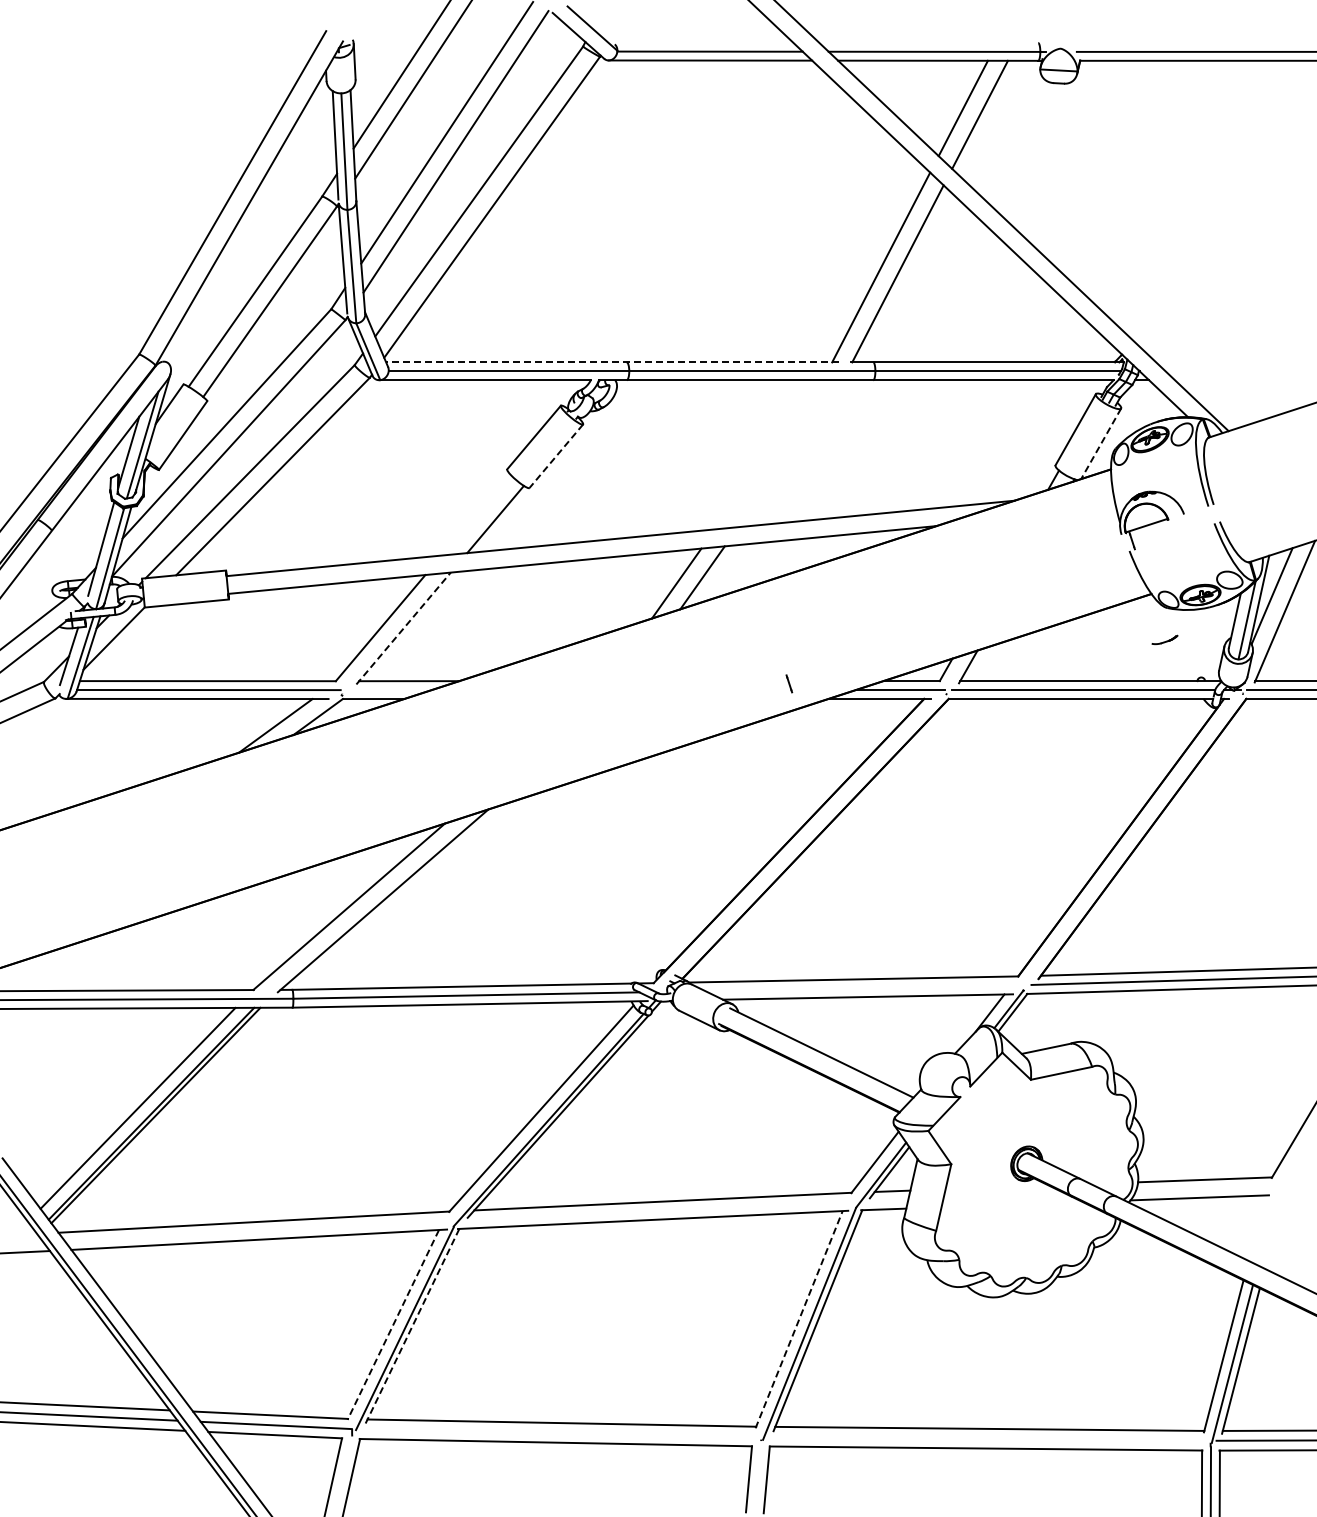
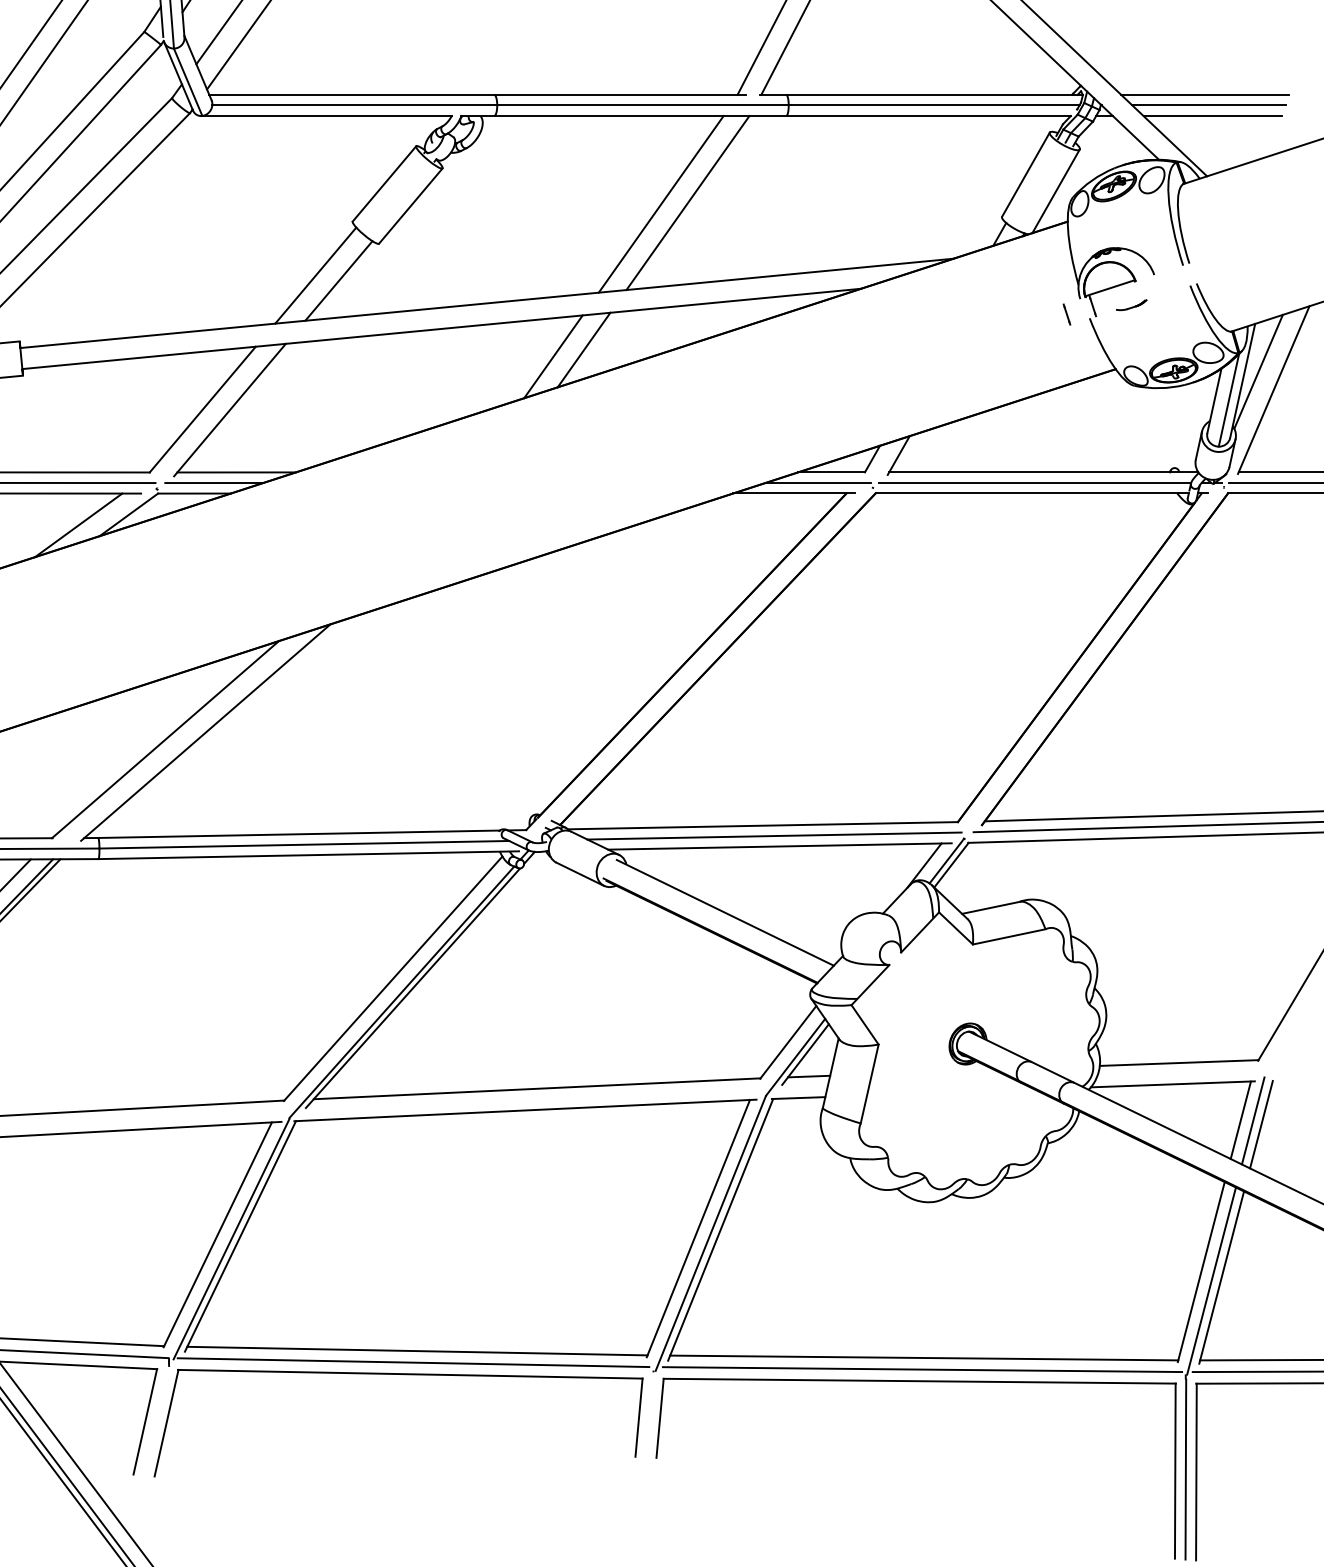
line: (612, 362) -> (477, 95), dashed -> solid
line: (1226, 362) -> (1204, 95), added
line: (1230, 371) -> (1209, 105), added
line: (1233, 380) -> (1212, 116), added
line: (1101, 443) -> (1056, 190), dashed -> solid
line: (790, 453) -> (688, 202), added
line: (767, 454) -> (660, 203), added
line: (556, 456) -> (411, 206), dashed -> solid
line: (475, 514) -> (315, 275), added
line: (403, 628) -> (229, 410), dashed -> solid
part: (1164, 639) -> (1131, 304), moved
line: (789, 683) -> (1067, 314), moved
line: (390, 690) -> (214, 483), added
line: (863, 988) -> (774, 836), added
line: (1256, 1227) -> (1240, 1119), added
line: (1267, 1228) -> (1253, 1120), added
line: (1274, 1231) -> (1261, 1124), added
line: (799, 1319) -> (698, 1228), dashed -> solid
line: (393, 1325) -> (218, 1235), dashed -> solid
line: (412, 1326) -> (240, 1236), dashed -> solid
line: (558, 1432) -> (413, 1362), added
line: (988, 1438) -> (922, 1369), added

